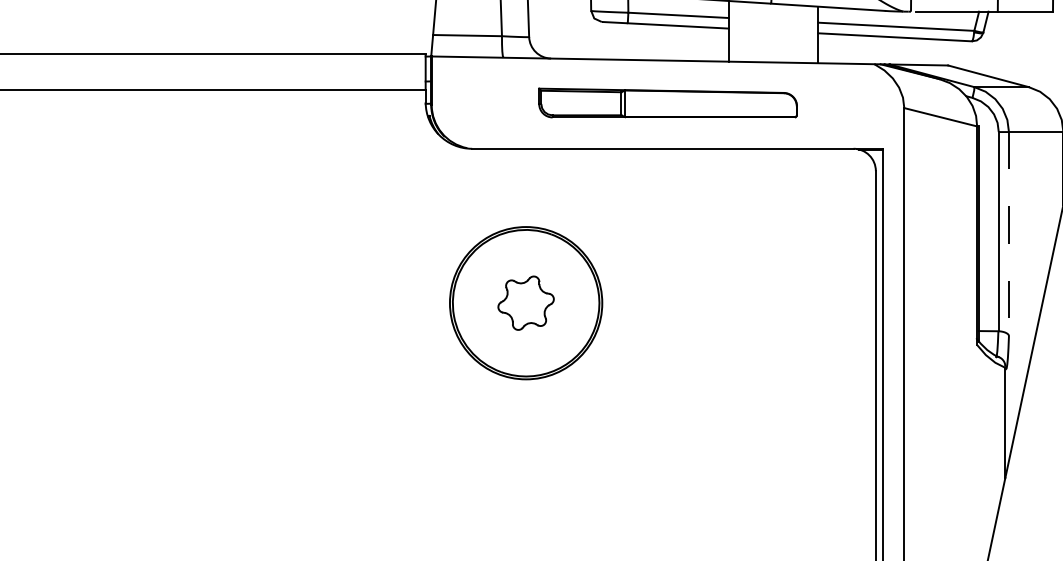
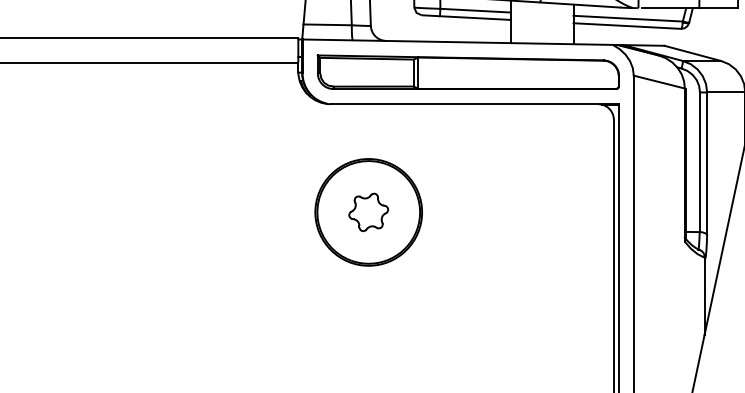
part: (667, 102) -> (467, 71), size x1.67
line: (1009, 234) -> (707, 164), dashed -> solid

